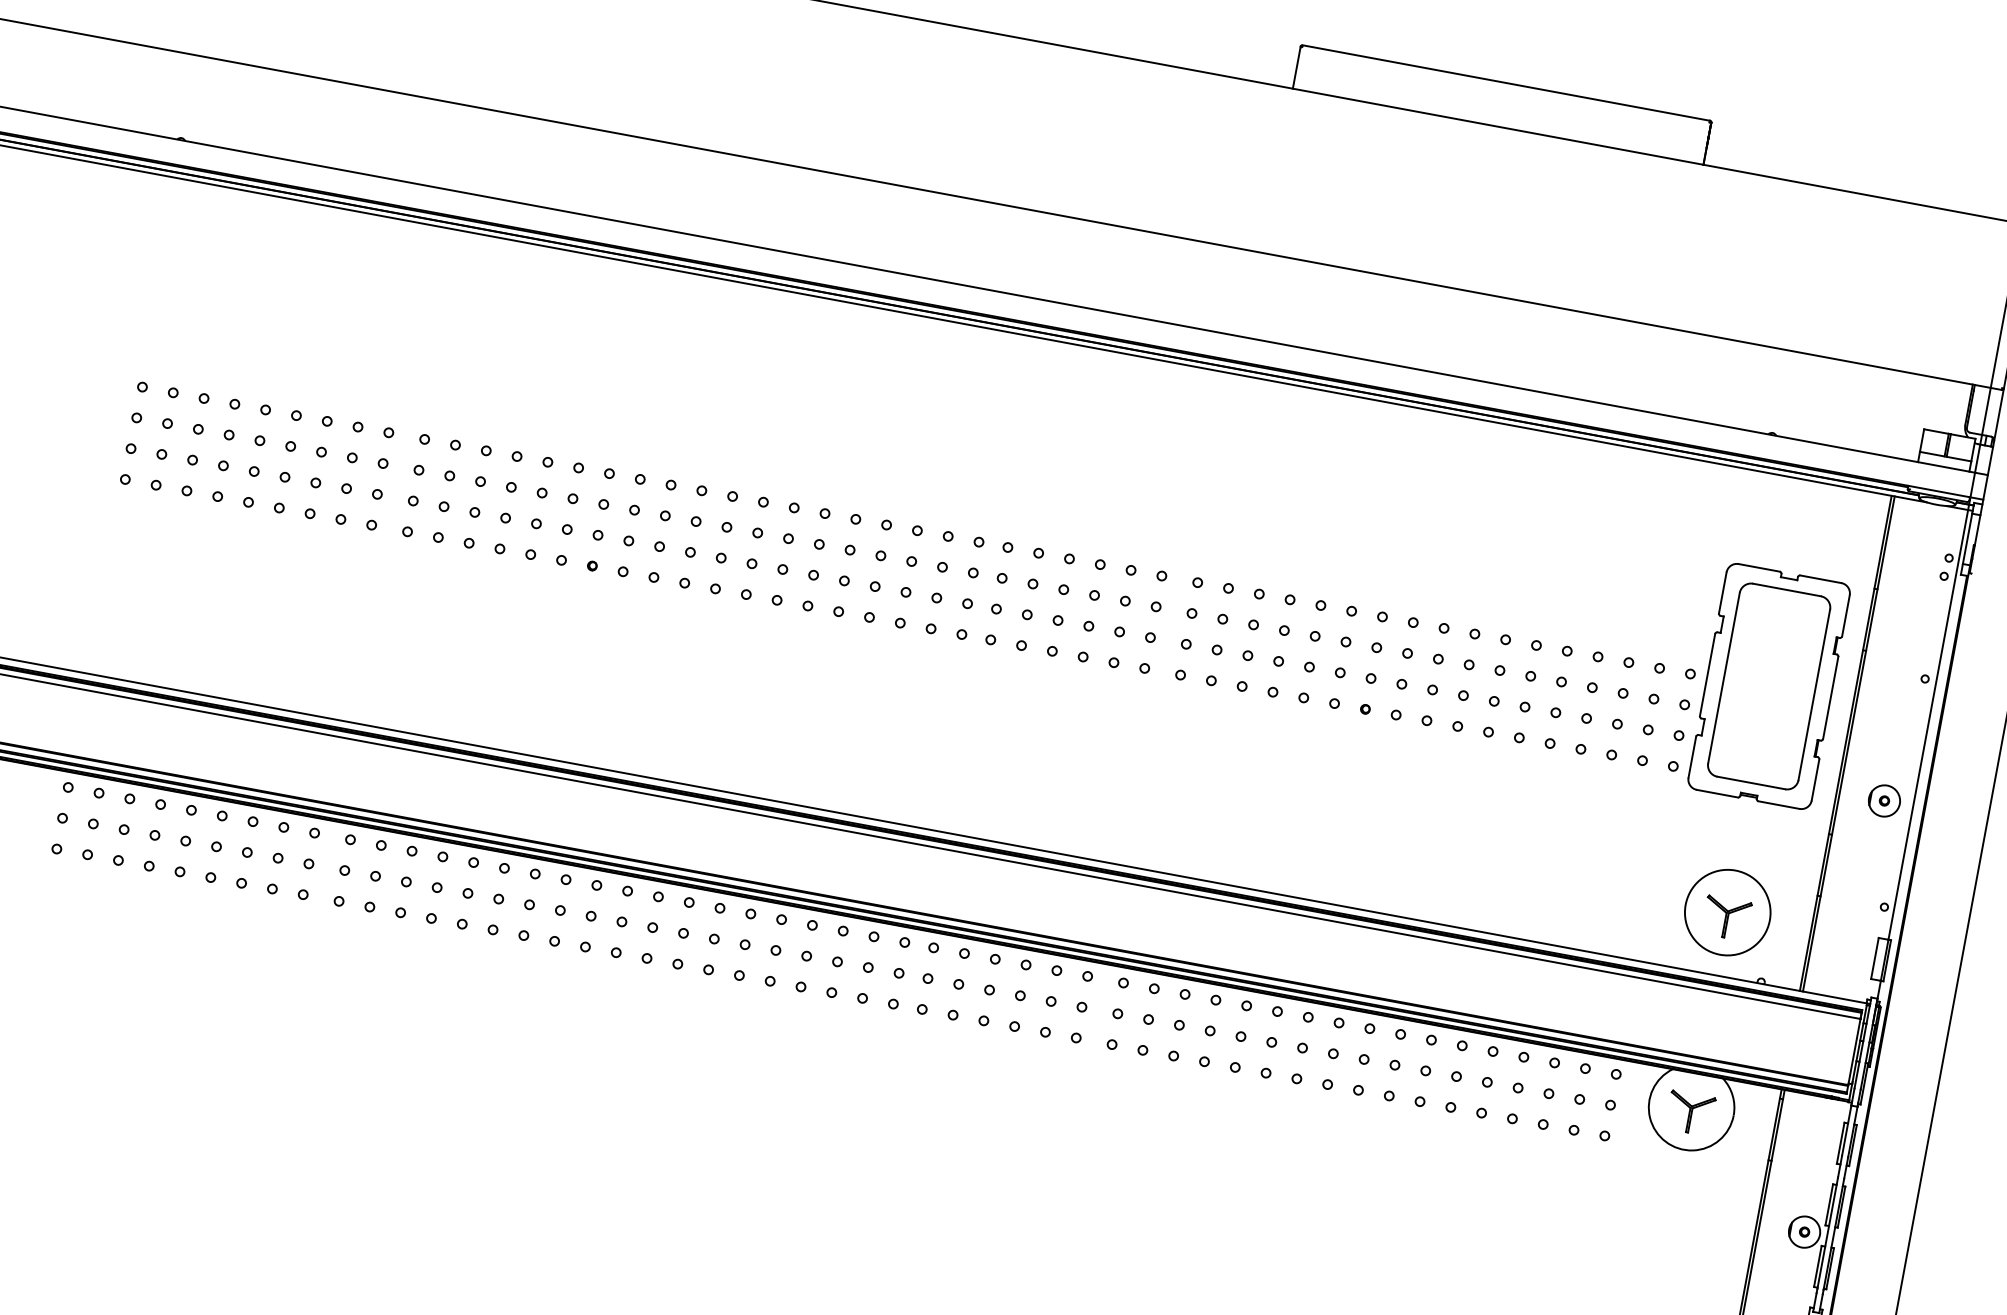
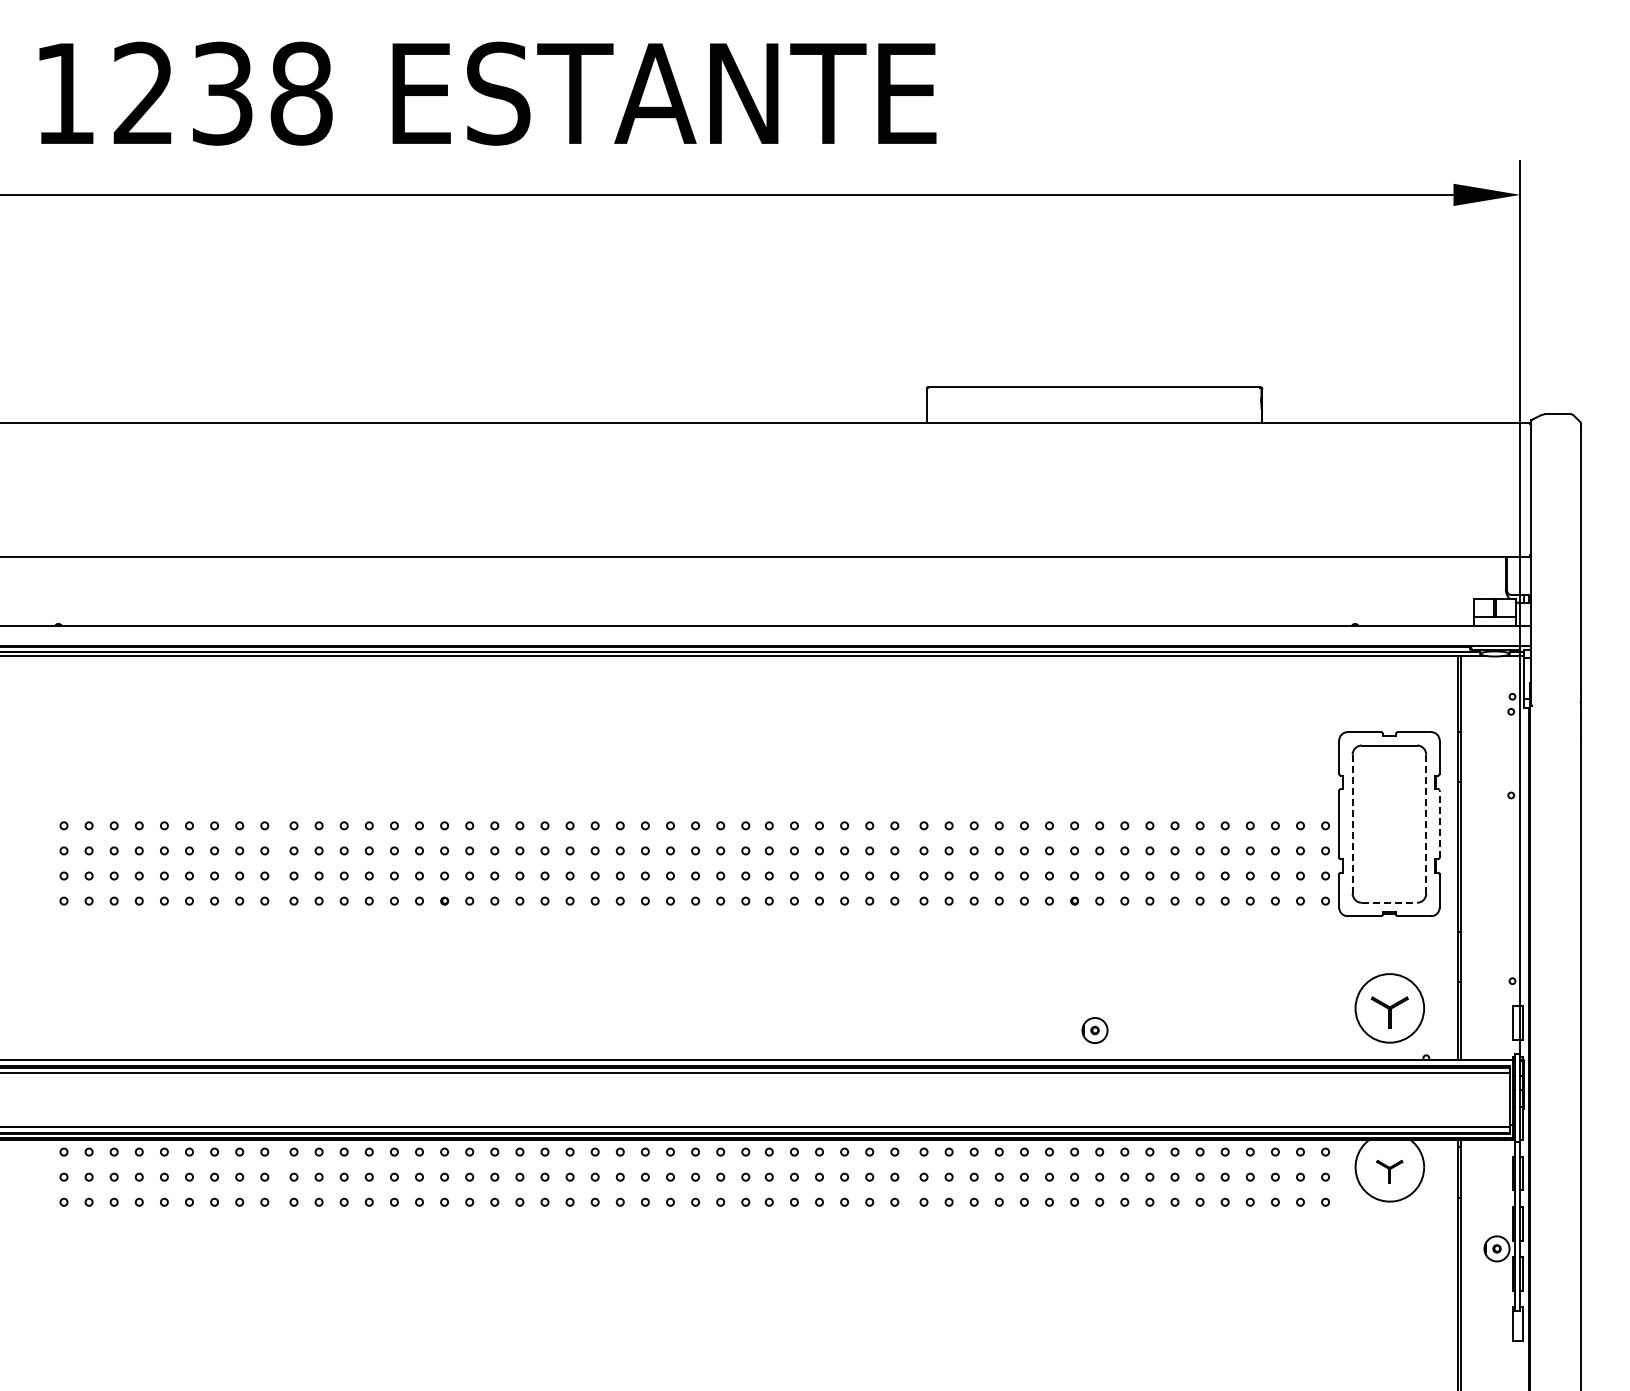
line: (1723, 678) -> (1352, 824), solid -> dashed
line: (1814, 694) -> (1426, 823), solid -> dashed
line: (1830, 697) -> (1439, 823), solid -> dashed
line: (1751, 782) -> (1389, 902), solid -> dashed
part: (1883, 800) -> (1094, 1030), moved
part: (1690, 1112) -> (1389, 1171), size x0.7

